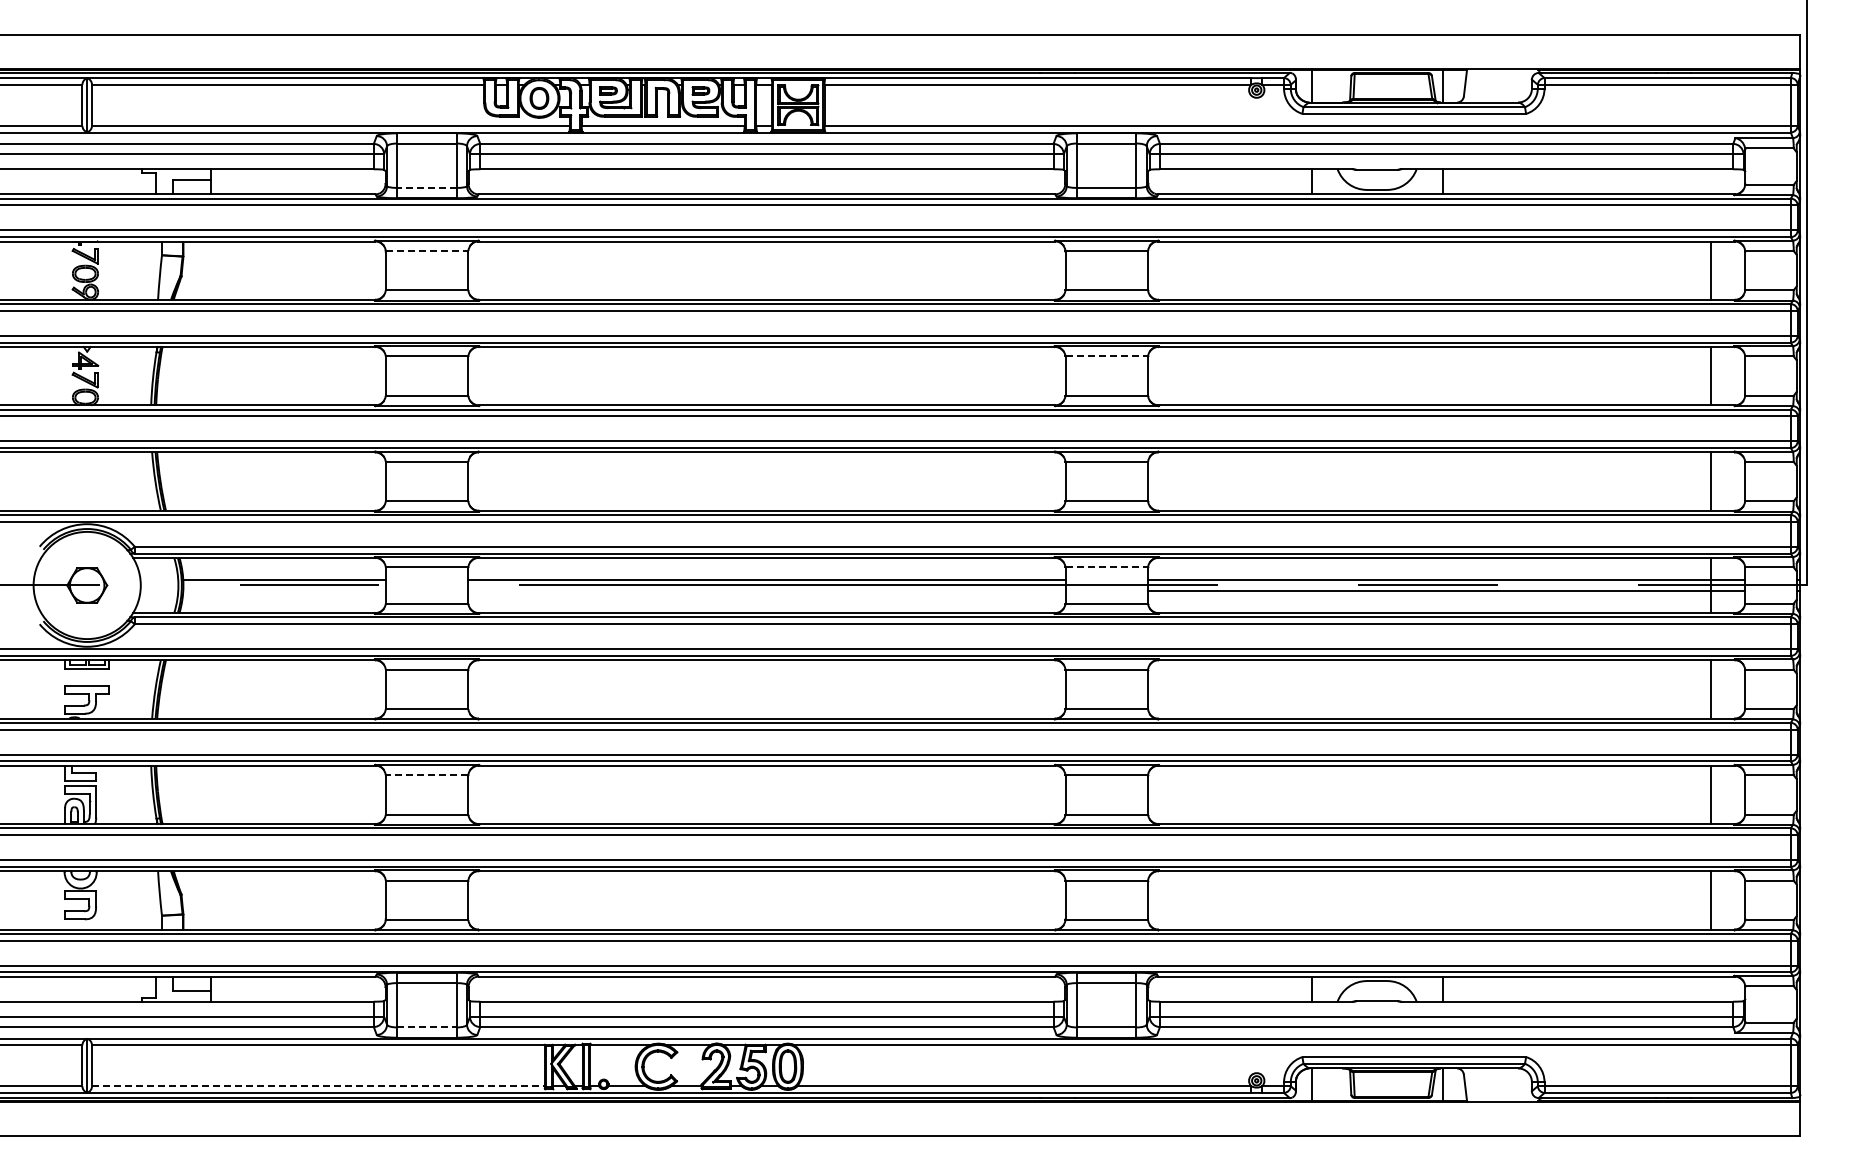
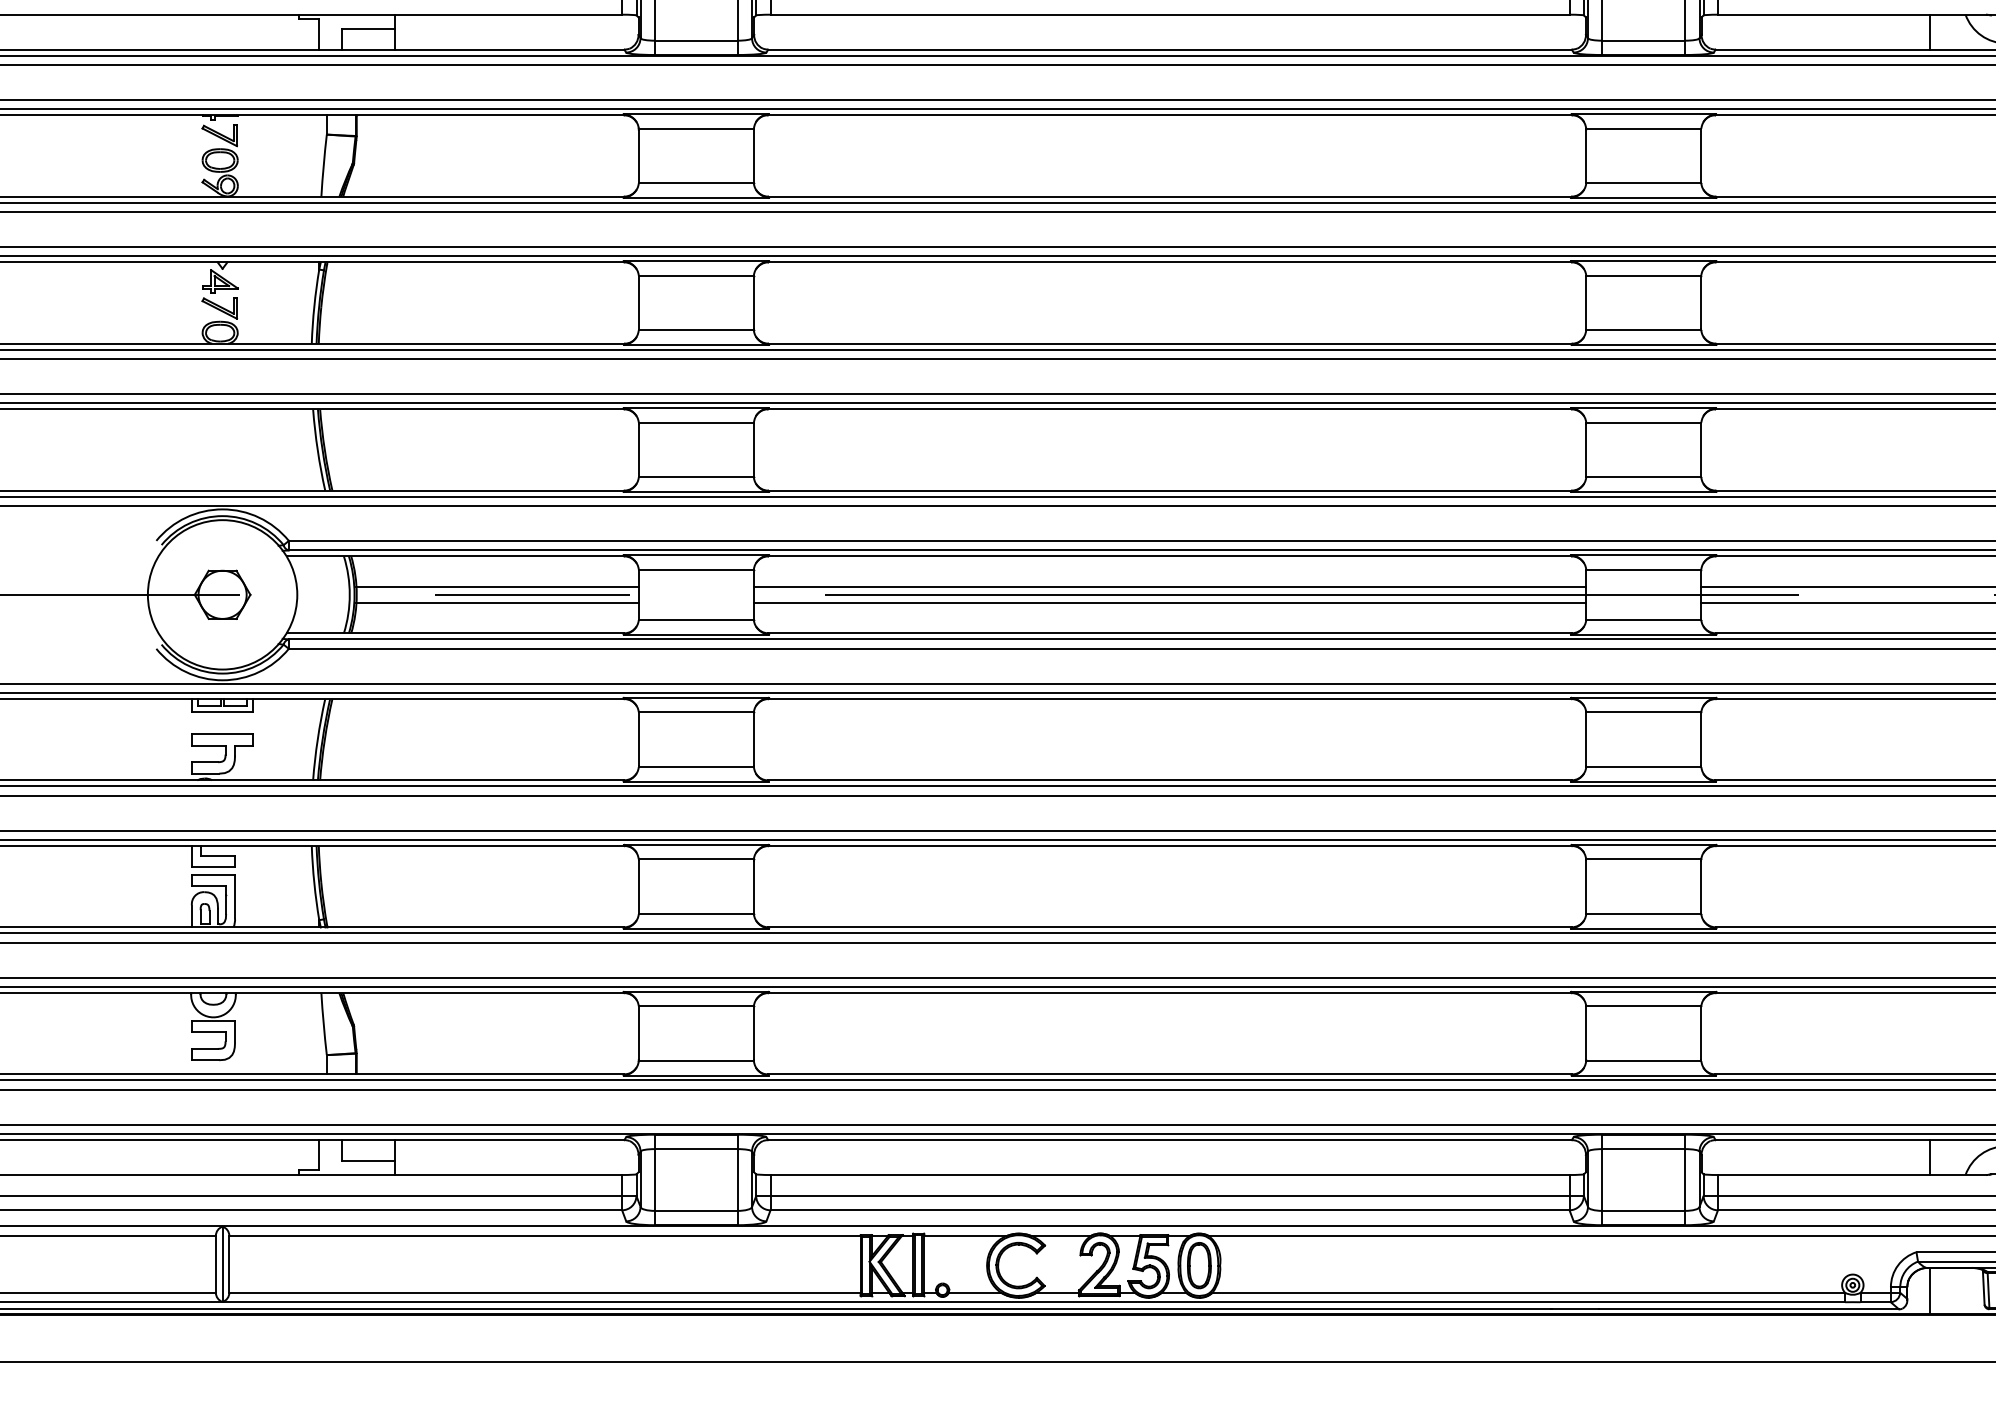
line: (427, 187) -> (696, 40), dashed -> solid
line: (427, 250) -> (696, 127), dashed -> solid
line: (1107, 356) -> (1644, 275), dashed -> solid
line: (1107, 567) -> (1644, 569), dashed -> solid
line: (284, 591) -> (497, 603), added
line: (766, 591) -> (1169, 603), added
line: (426, 775) -> (695, 859), dashed -> solid
line: (427, 1027) -> (696, 1210), dashed -> solid
line: (318, 1086) -> (544, 1293), dashed -> solid

